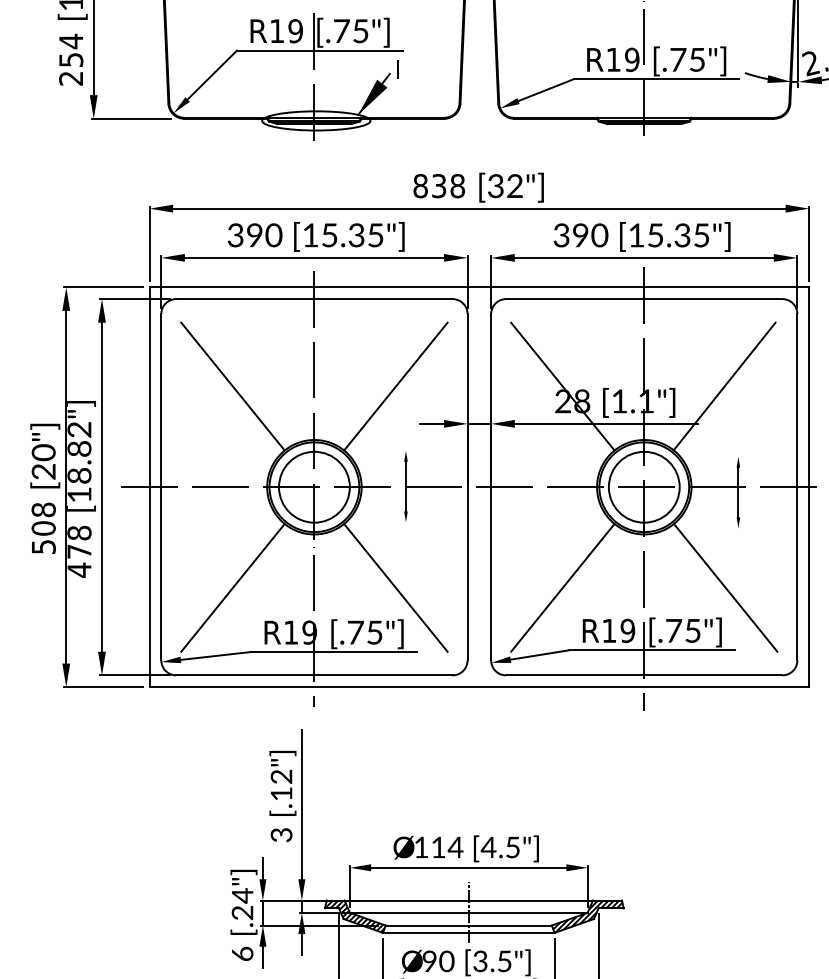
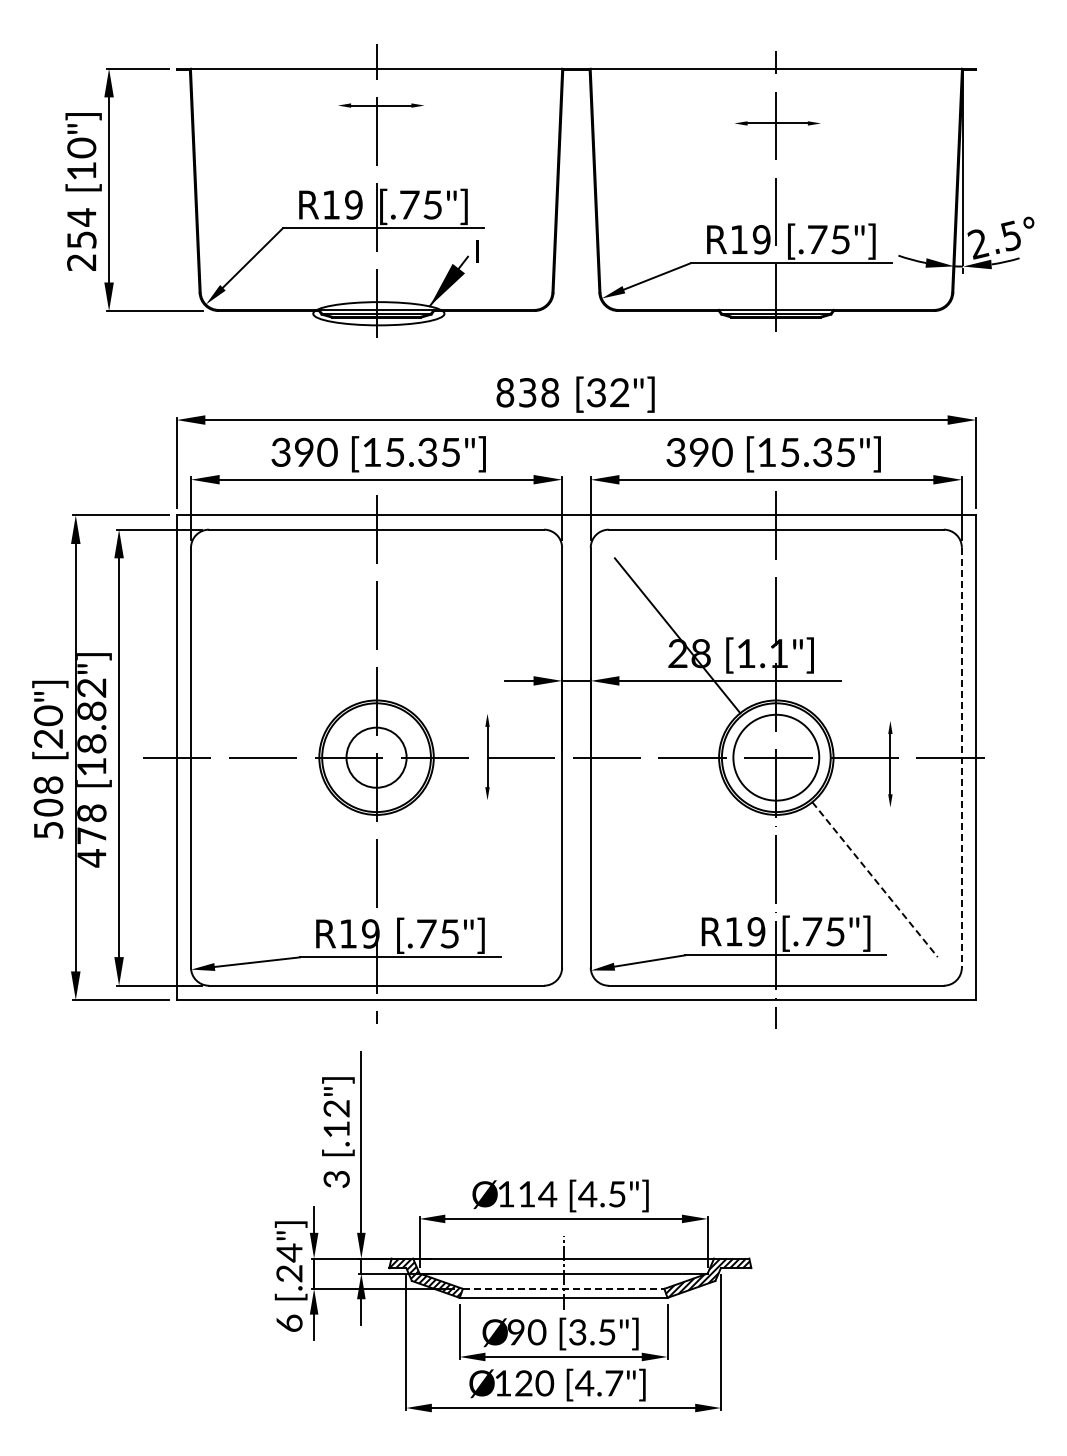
line: (232, 386) -> (277, 635), removed
line: (395, 386) -> (474, 635), removed
line: (724, 386) -> (873, 635), removed
circle: (314, 487) -> (376, 757), size x0.7
line: (797, 487) -> (961, 757), solid -> dashed
line: (232, 587) -> (277, 879), removed
line: (395, 587) -> (474, 879), removed
line: (562, 587) -> (677, 879), removed
line: (726, 587) -> (875, 879), solid -> dashed
line: (468, 925) -> (563, 1288), solid -> dashed

